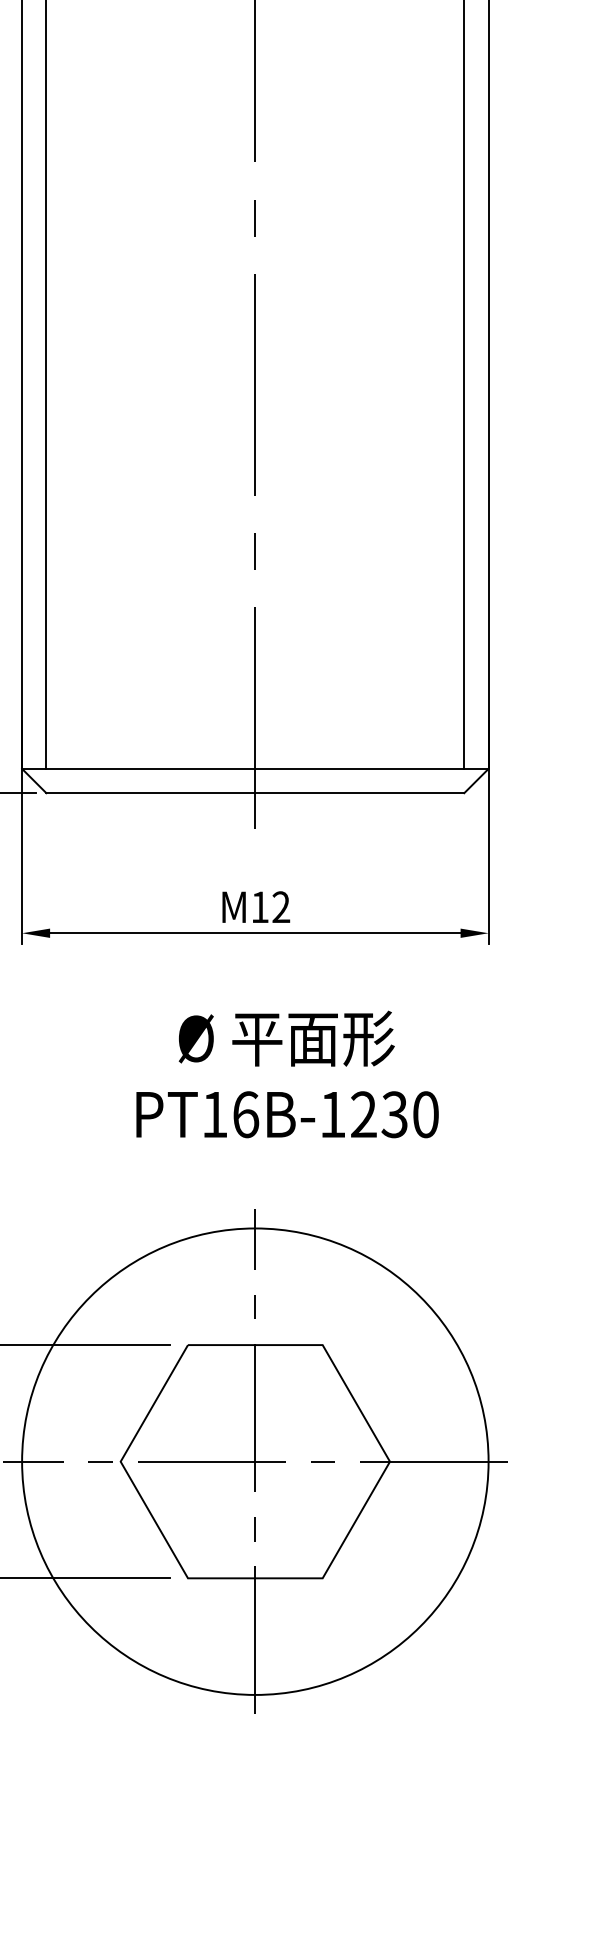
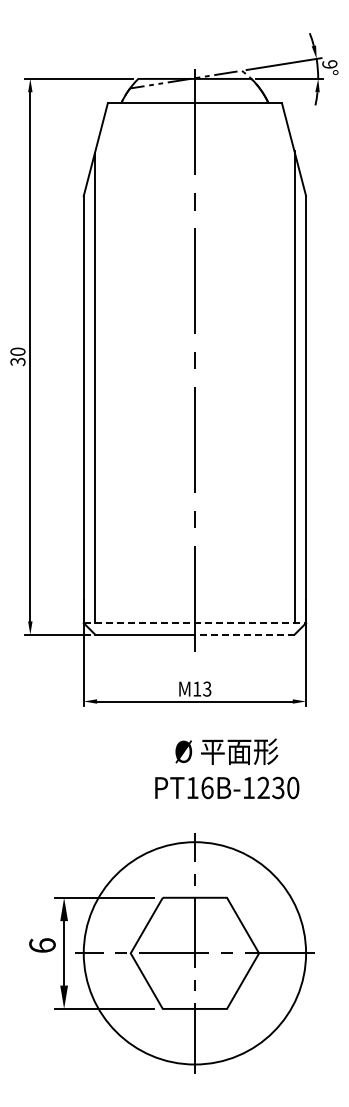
line: (256, 769) -> (195, 623), solid -> dashed
line: (359, 792) -> (244, 634), solid -> dashed
text: (281, 908) -> (207, 689), 12 -> 13
text: (288, 1073) -> (227, 768), moved

